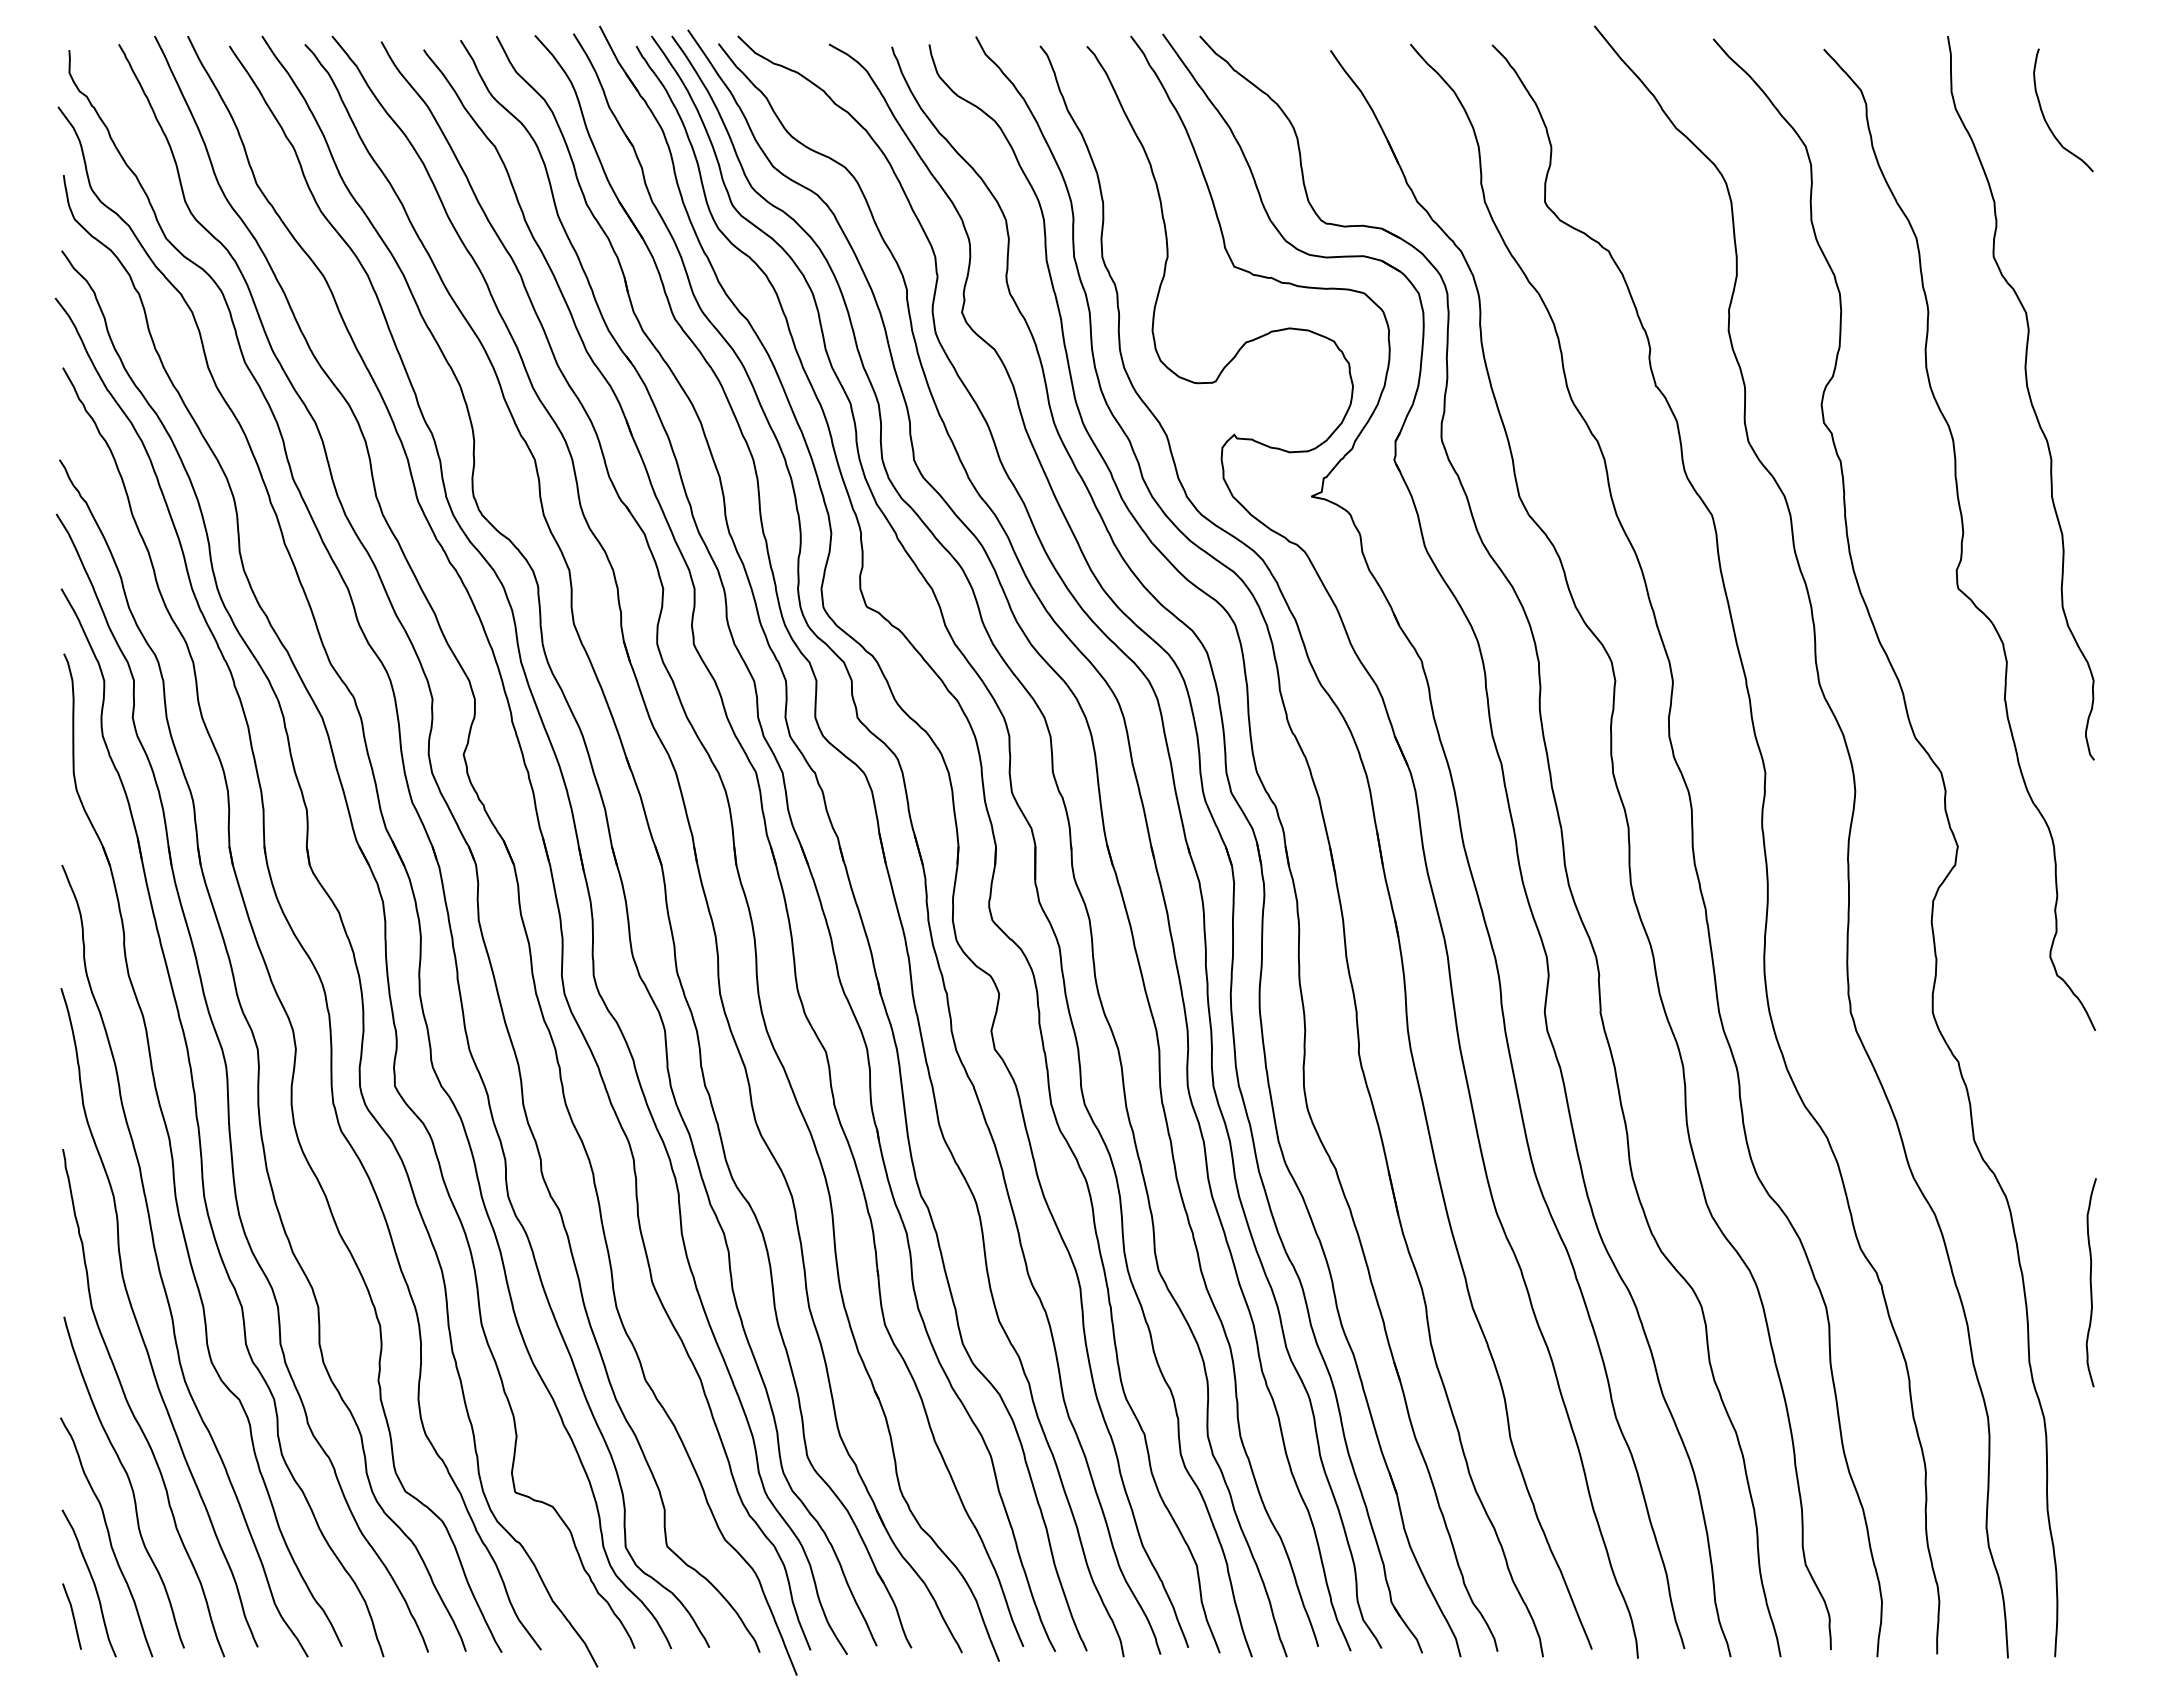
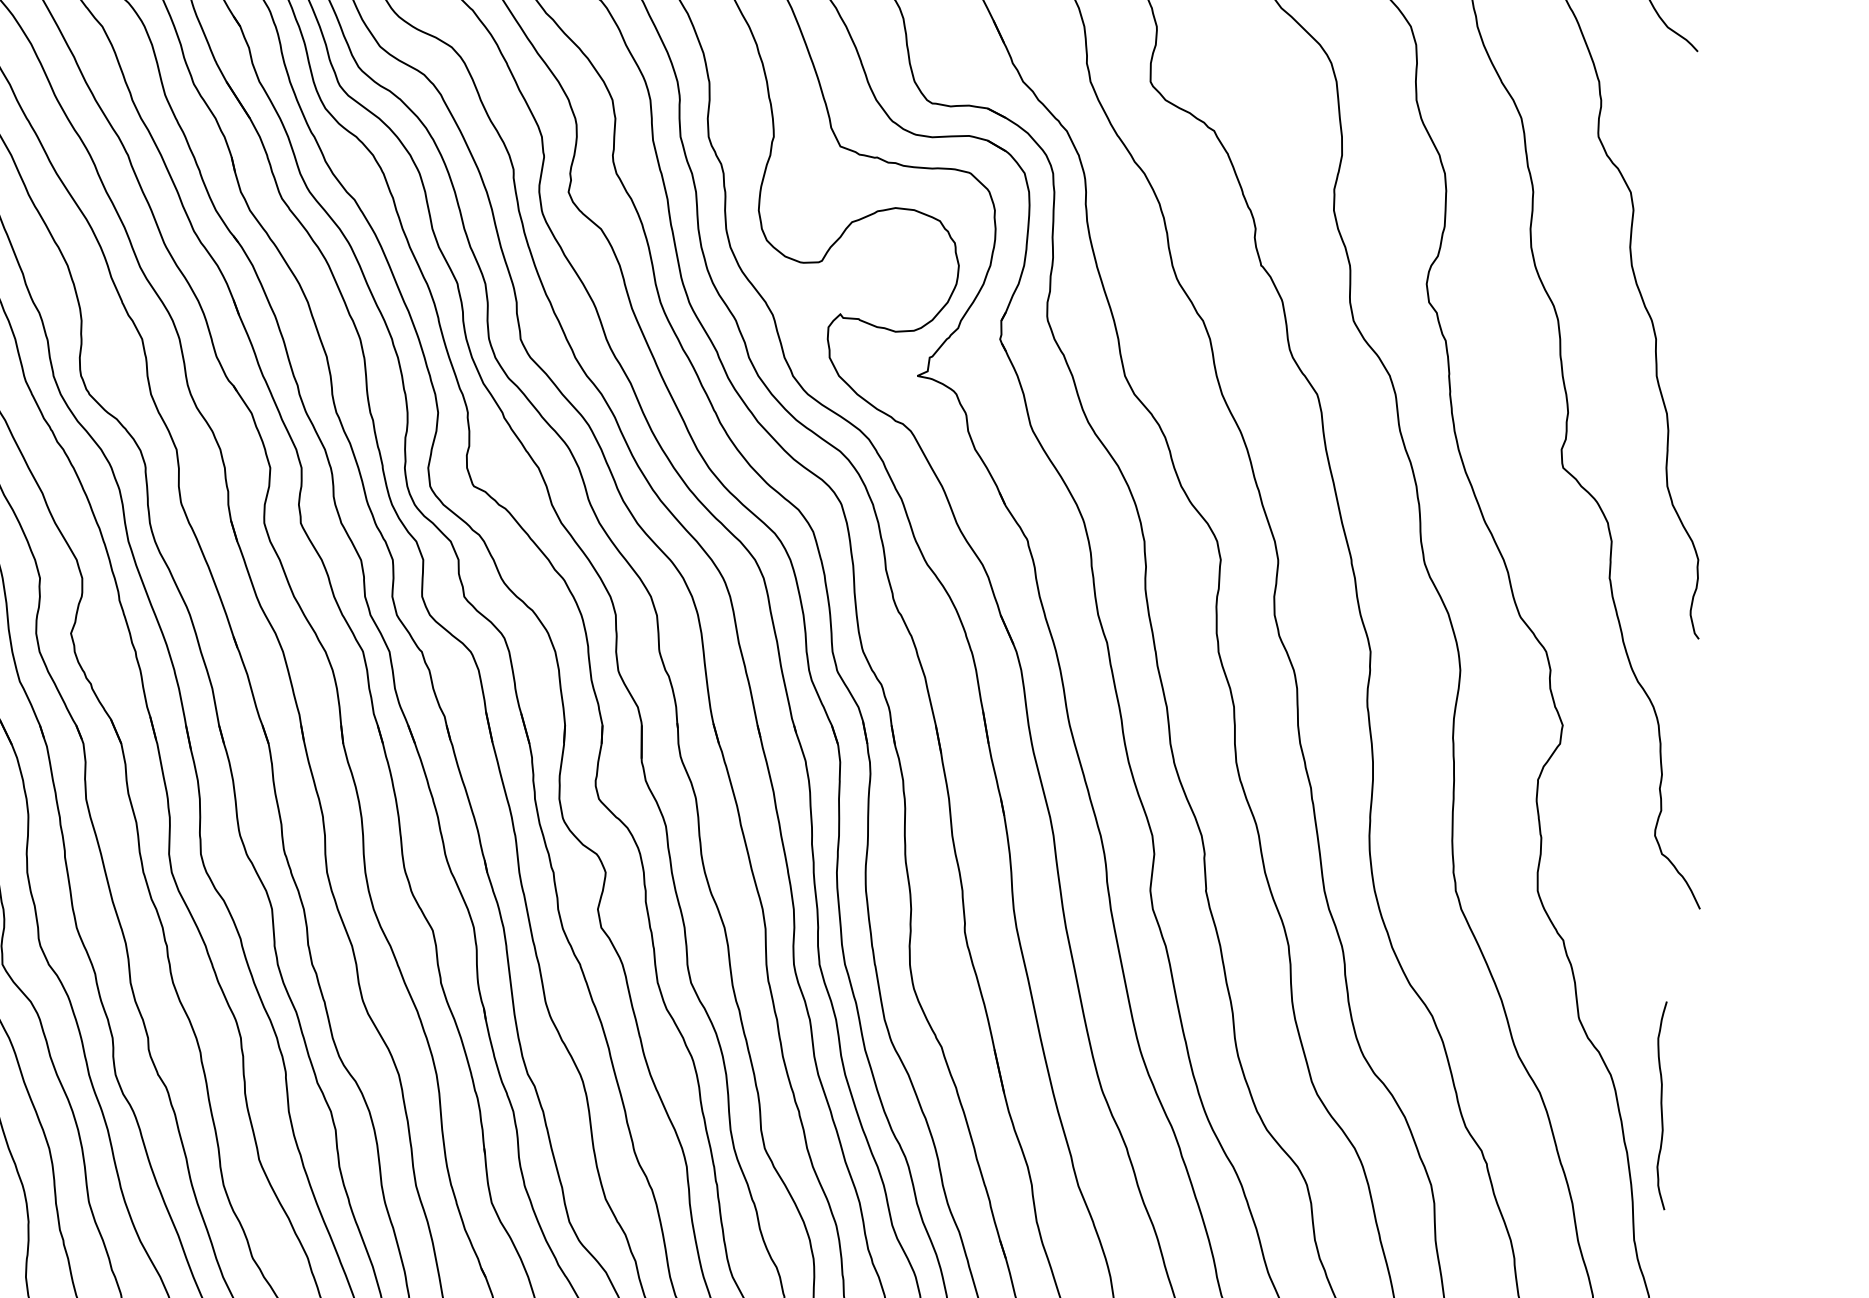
curve: (2090, 1282) -> (1661, 1105), moved

